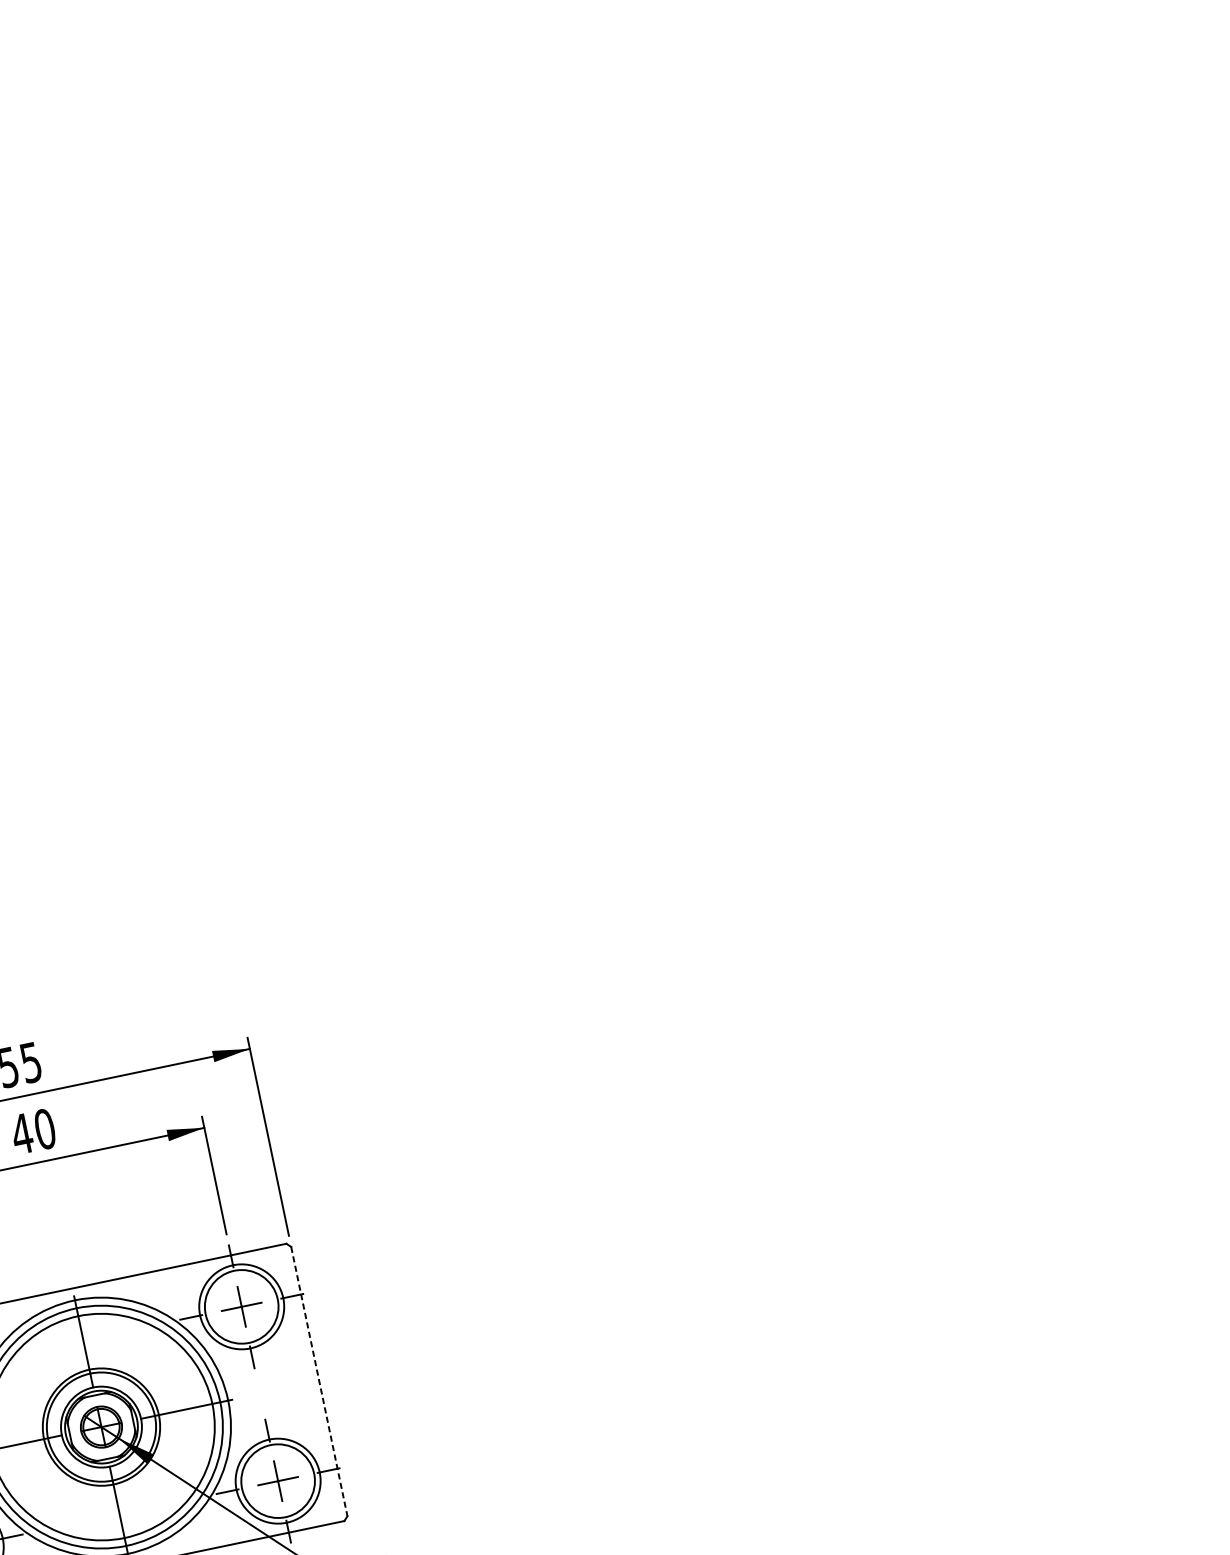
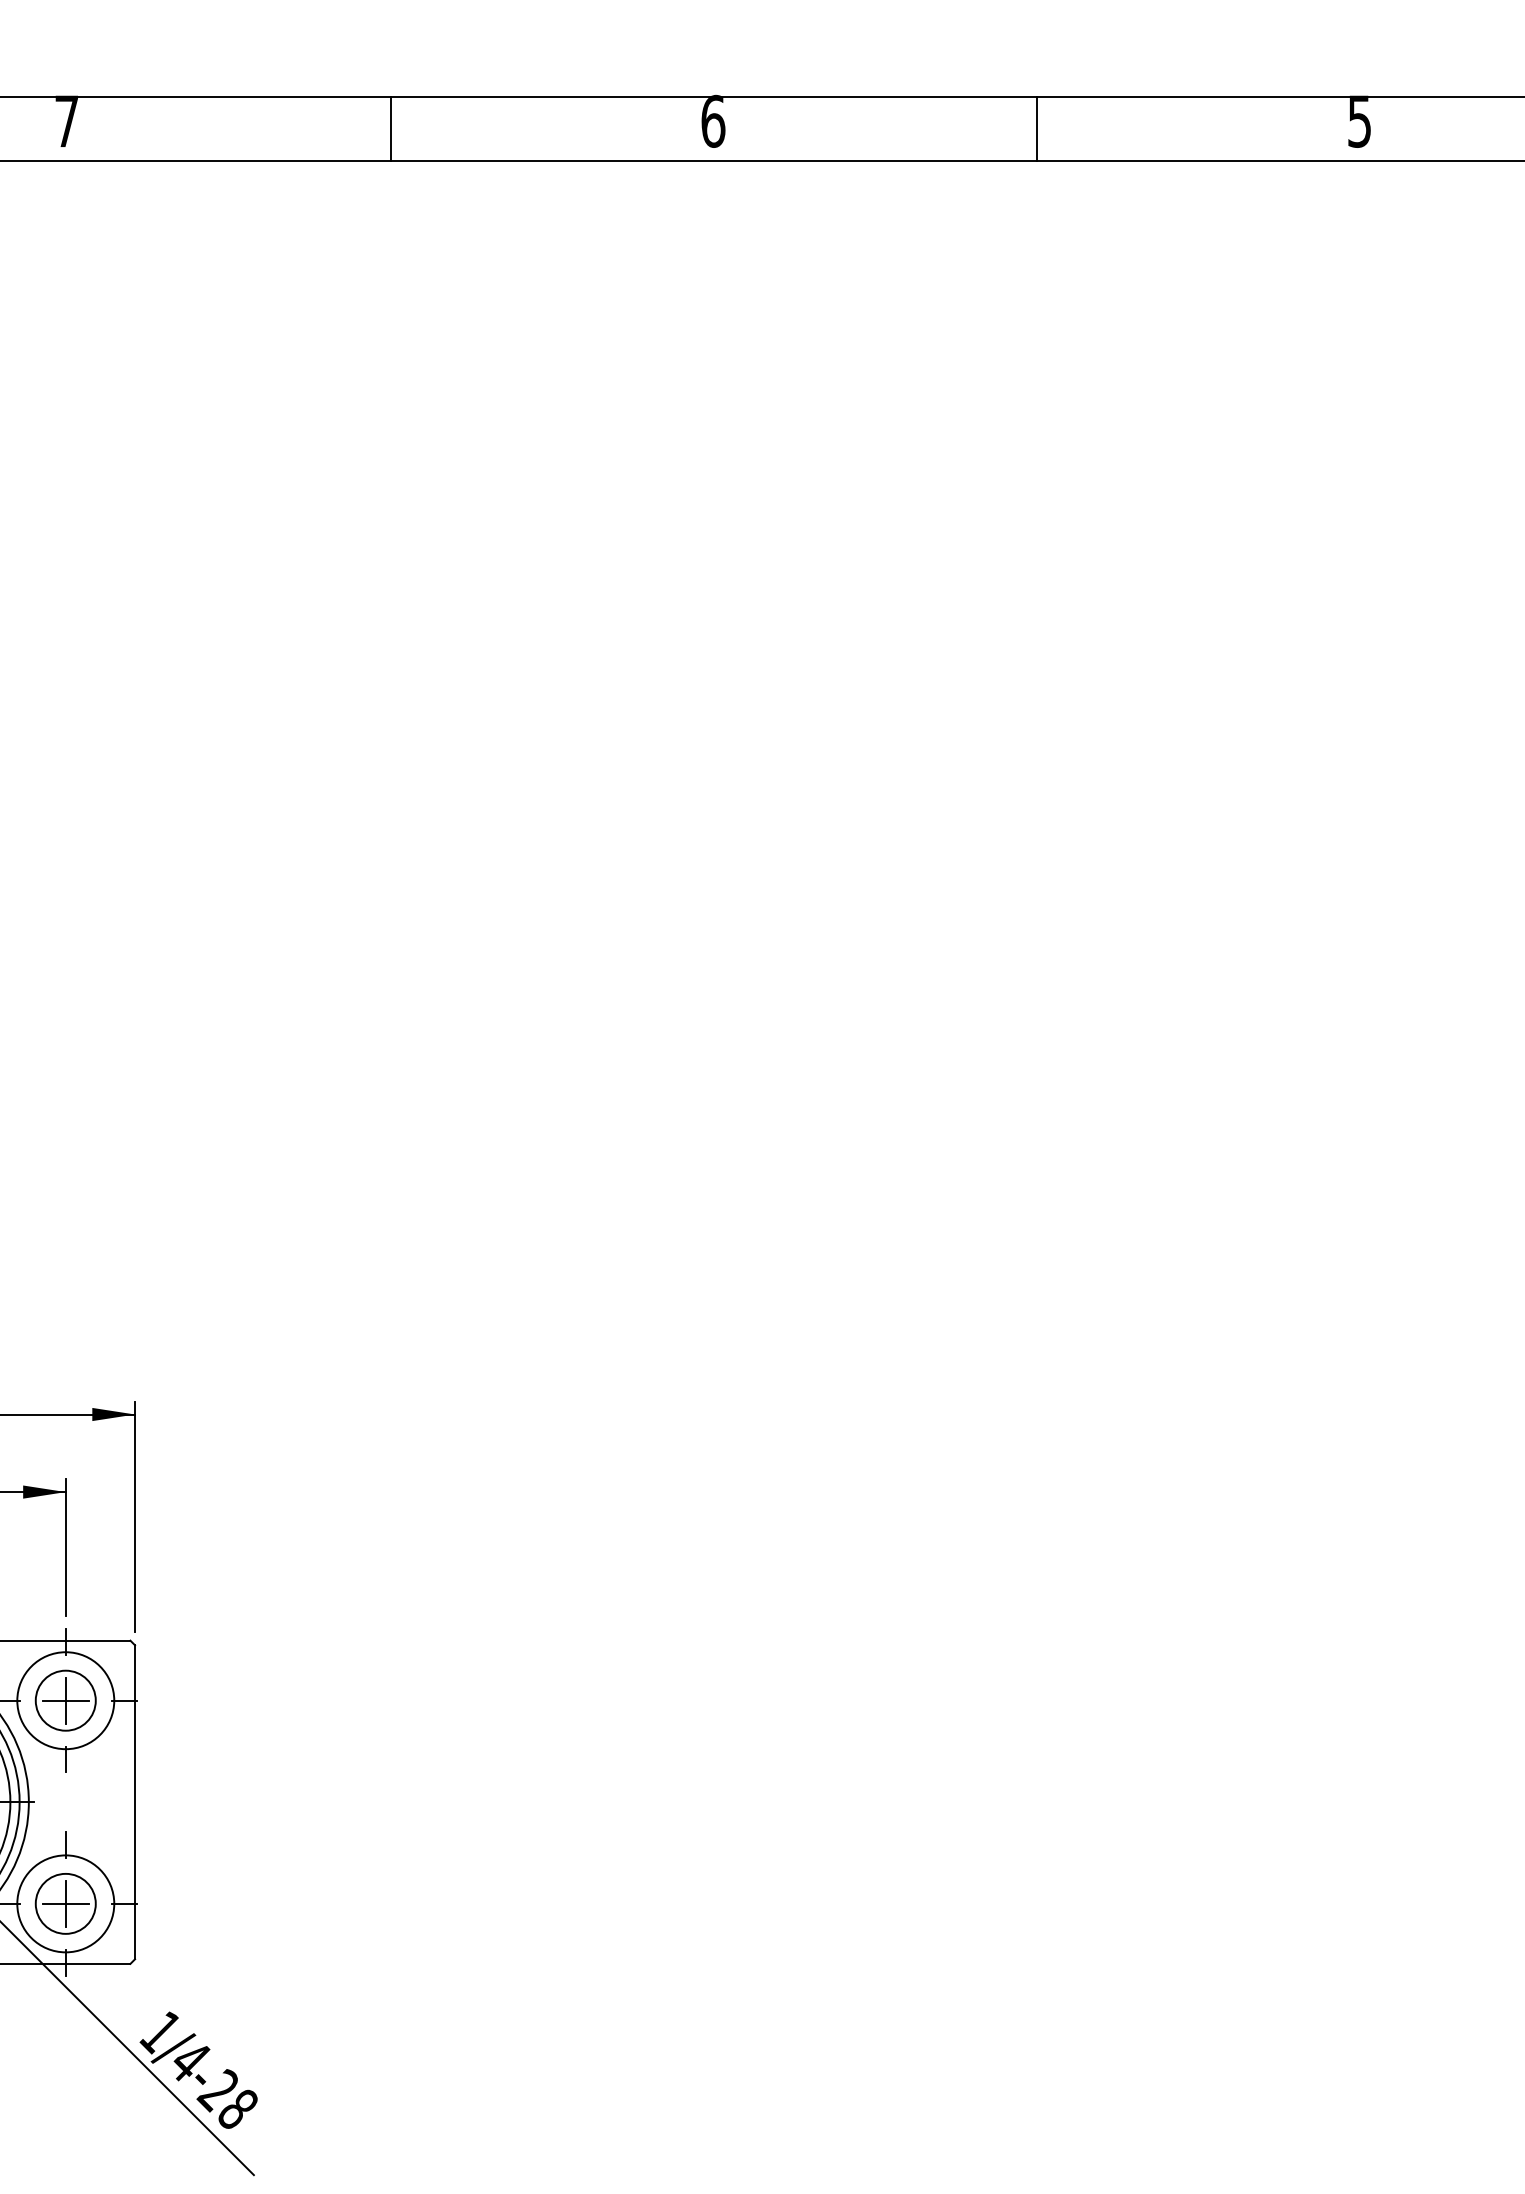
circle: (241, 1306) -> (65, 1700), size x0.71
line: (319, 1381) -> (135, 1802), dashed -> solid
circle: (277, 1480) -> (65, 1903), size x0.71

